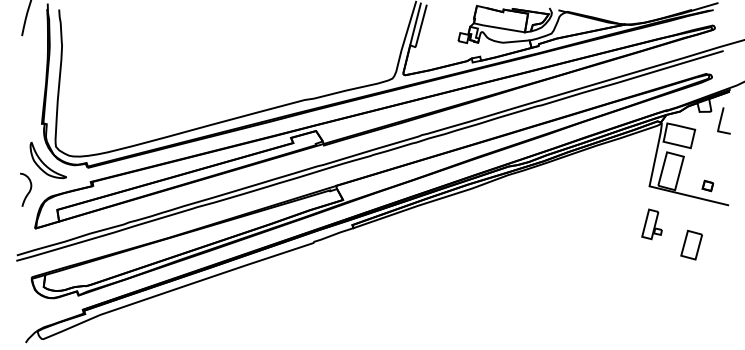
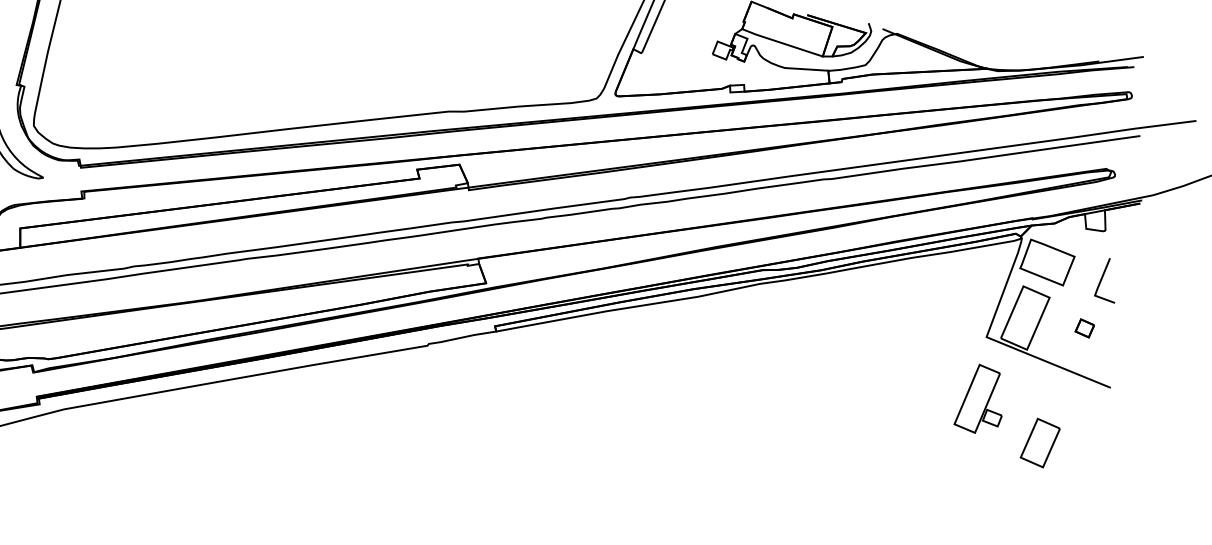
line: (721, 120) -> (1103, 278), moved
part: (707, 185) -> (1084, 327), moved
part: (651, 224) -> (980, 399), size x1.4

